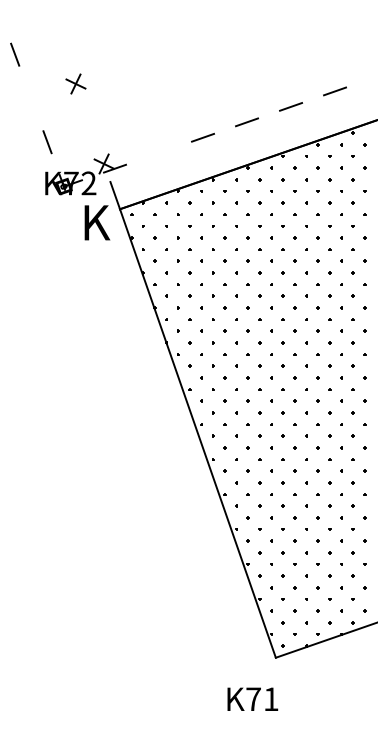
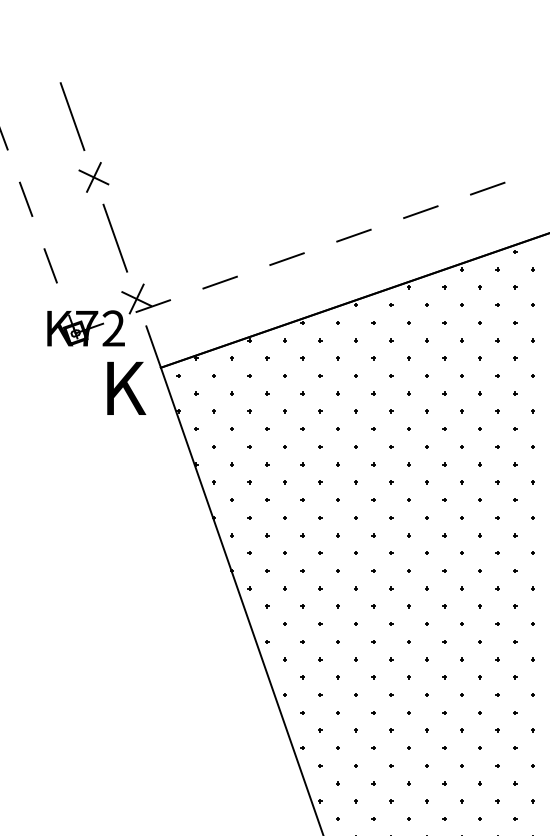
line: (61, 44) -> (71, 117), added
line: (31, 98) -> (26, 199), added
line: (89, 124) -> (114, 238), added
line: (158, 153) -> (219, 283), added

